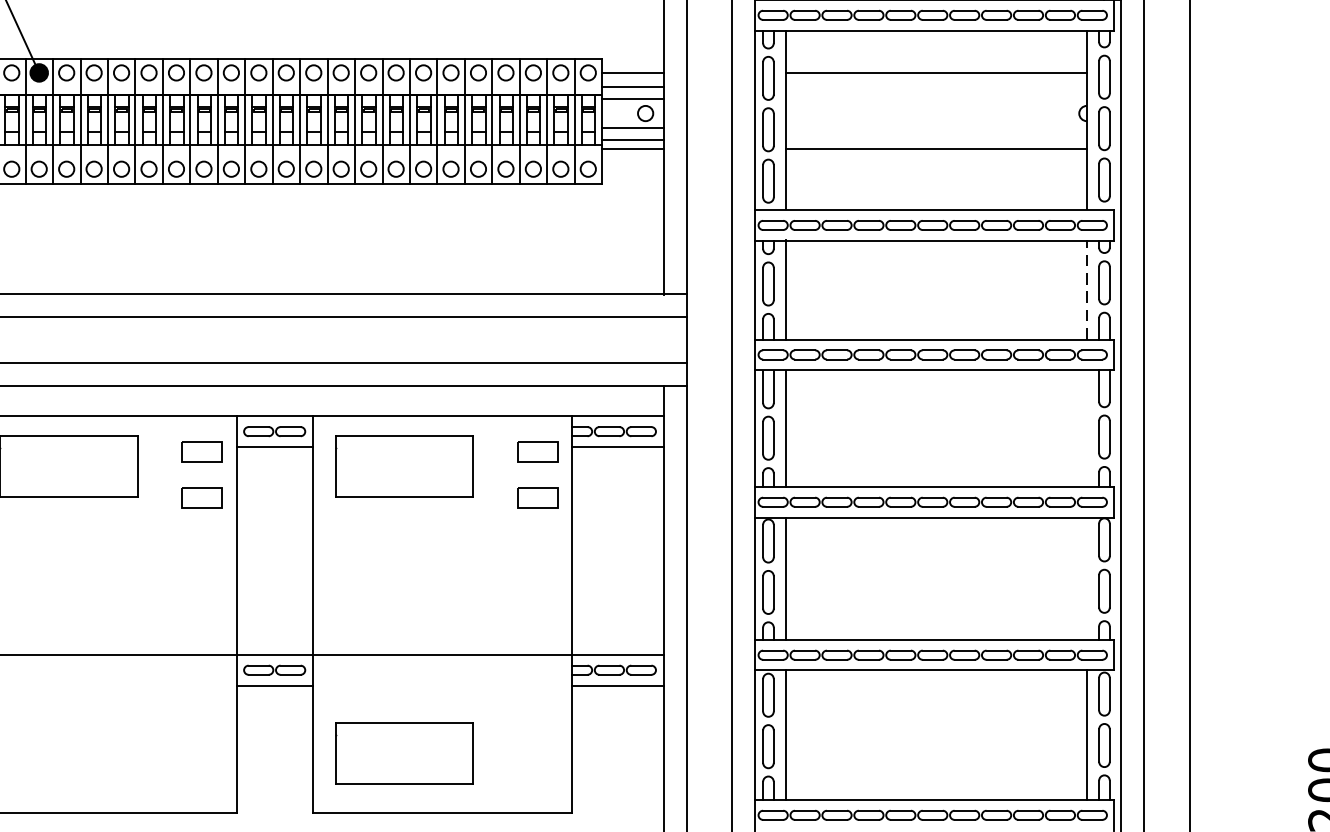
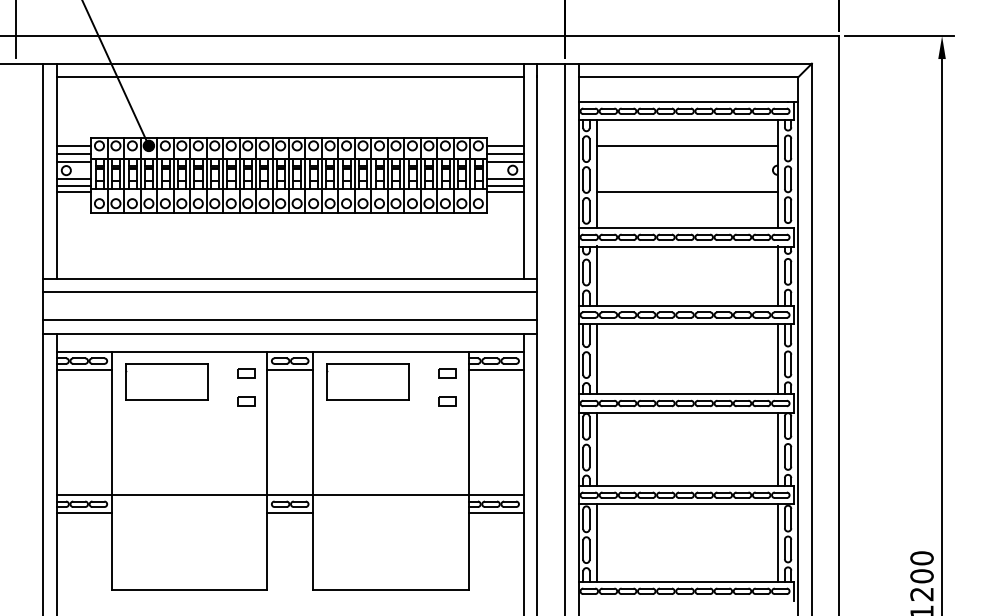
line: (1086, 290) -> (777, 276), dashed -> solid
line: (1086, 428) -> (777, 359), added
part: (201, 452) -> (246, 373), size x0.71
part: (536, 452) -> (447, 373), size x0.71
part: (201, 498) -> (246, 401), size x0.71
part: (536, 498) -> (447, 401), size x0.71
line: (1086, 578) -> (777, 449), added
part: (403, 752) -> (367, 553), removed

